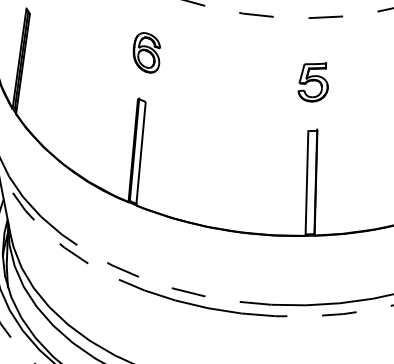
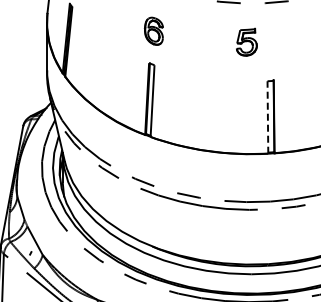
part: (313, 80) -> (246, 41), moved
line: (306, 183) -> (267, 117), solid -> dashed

